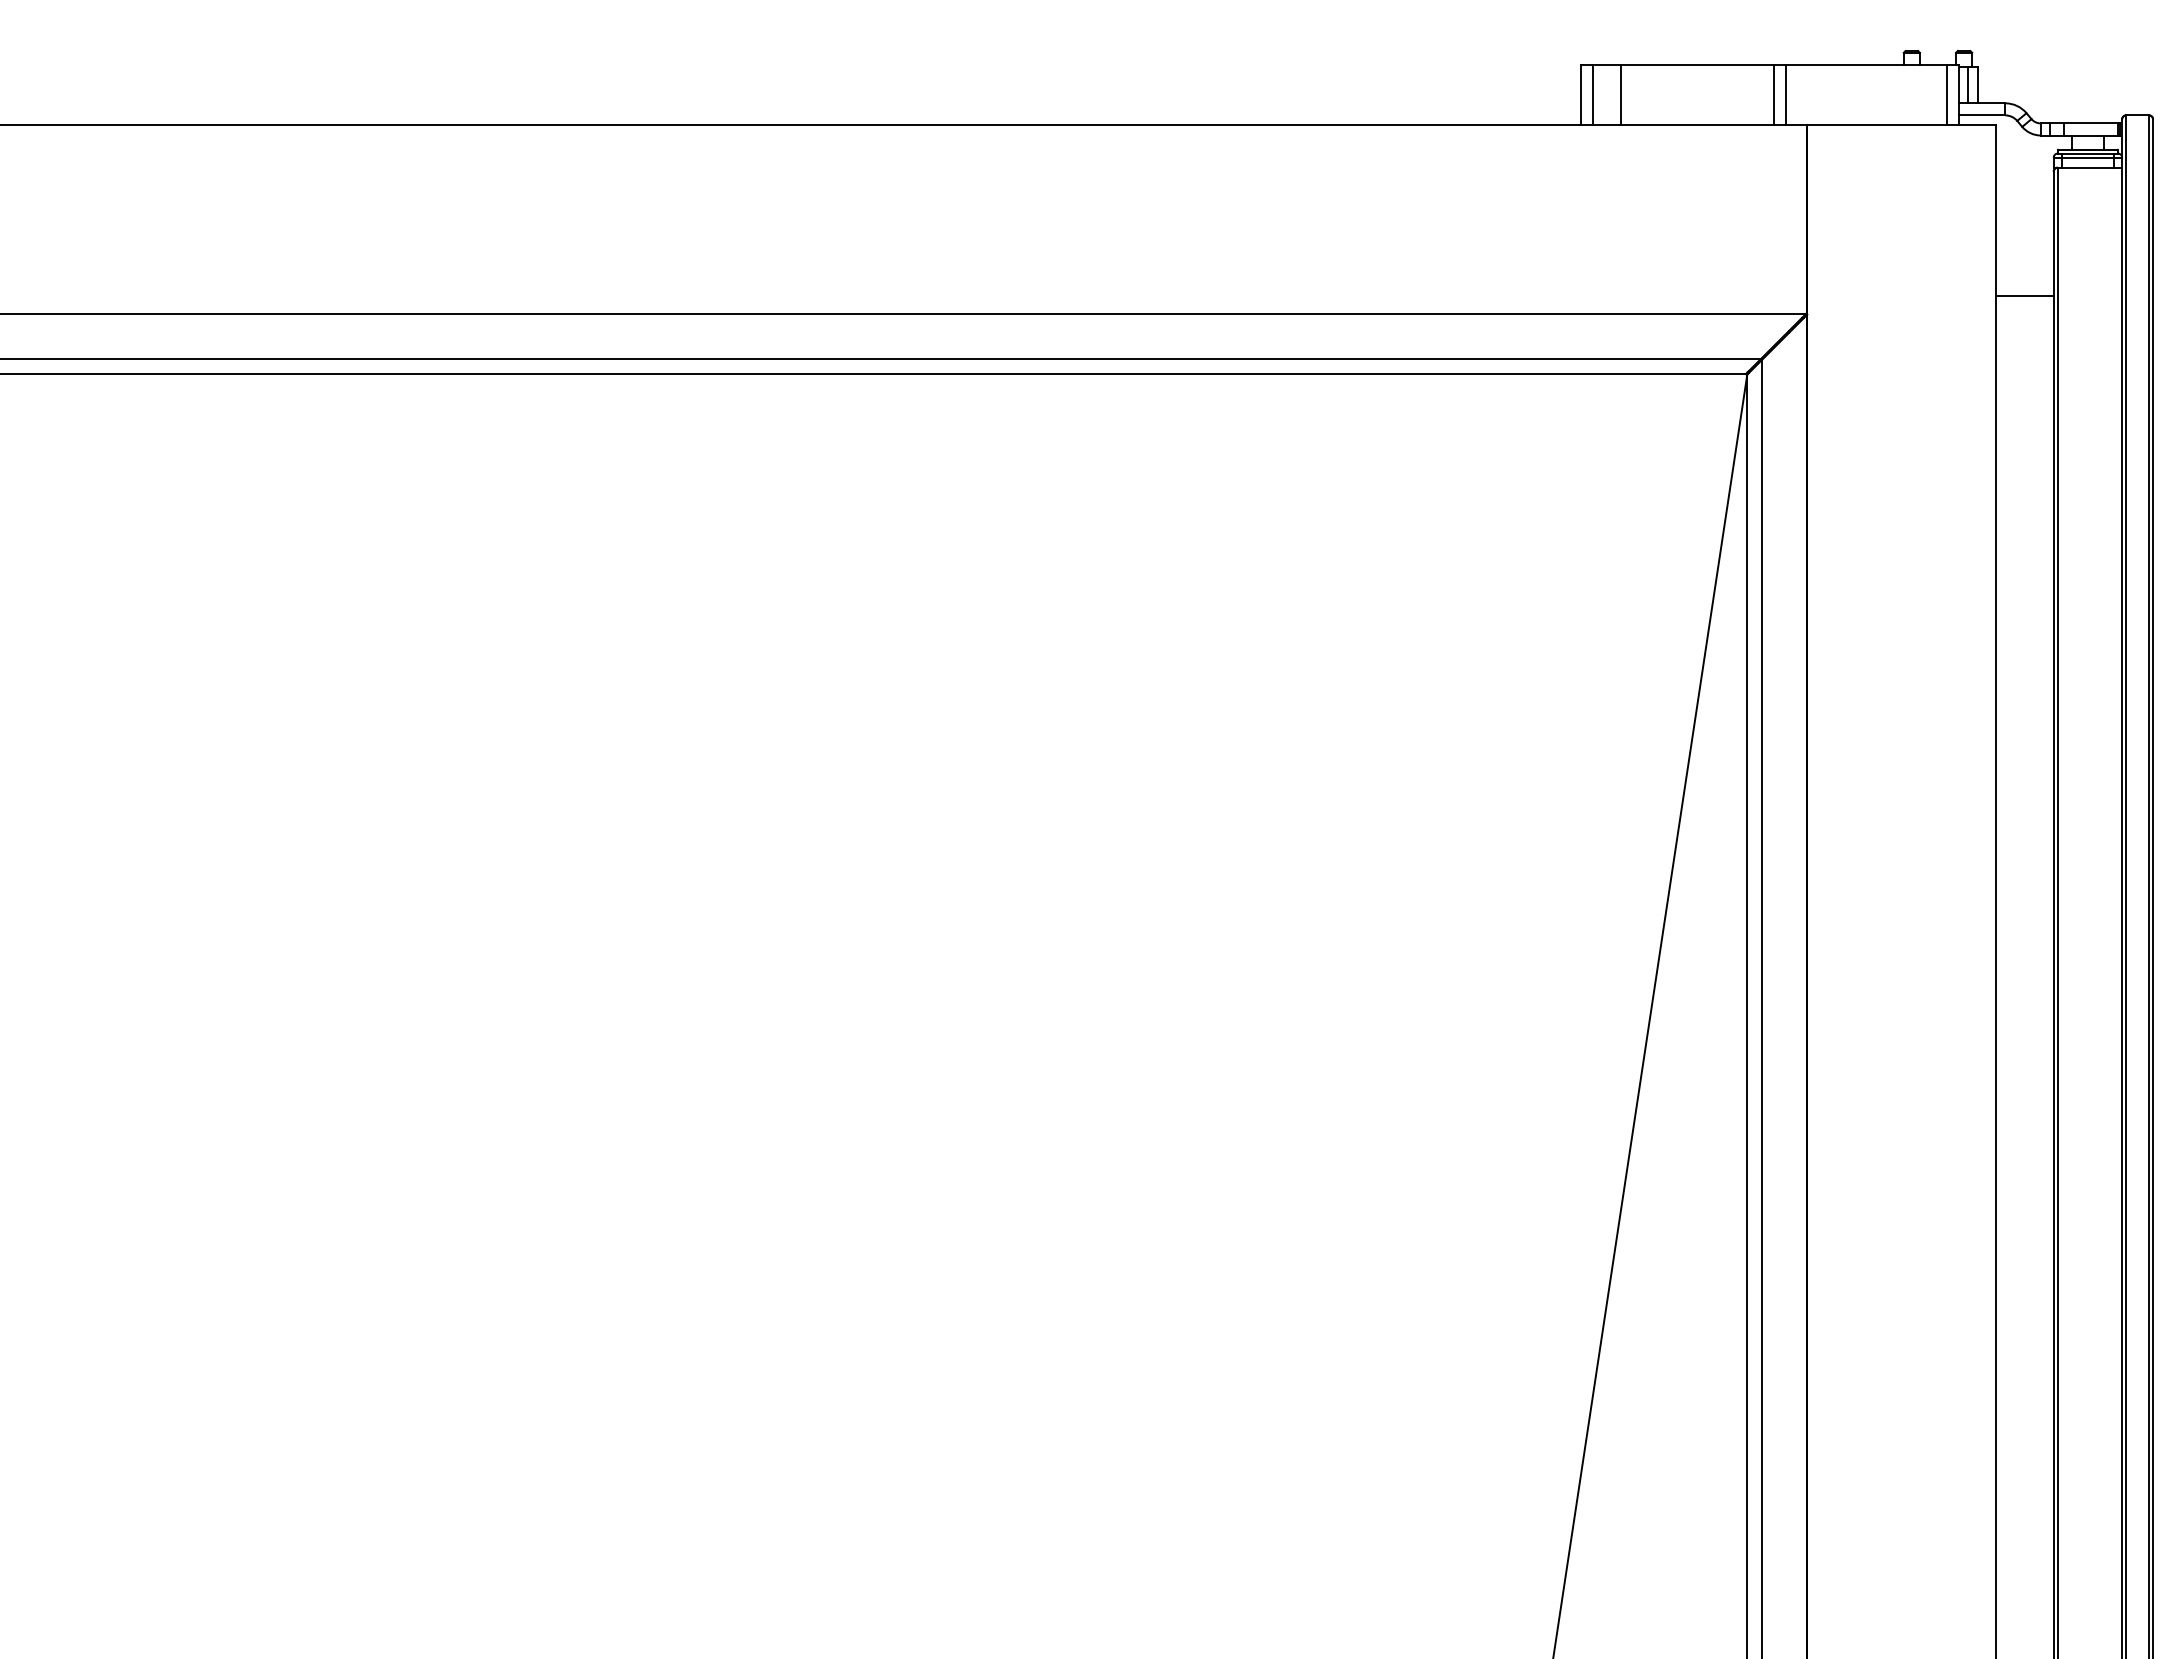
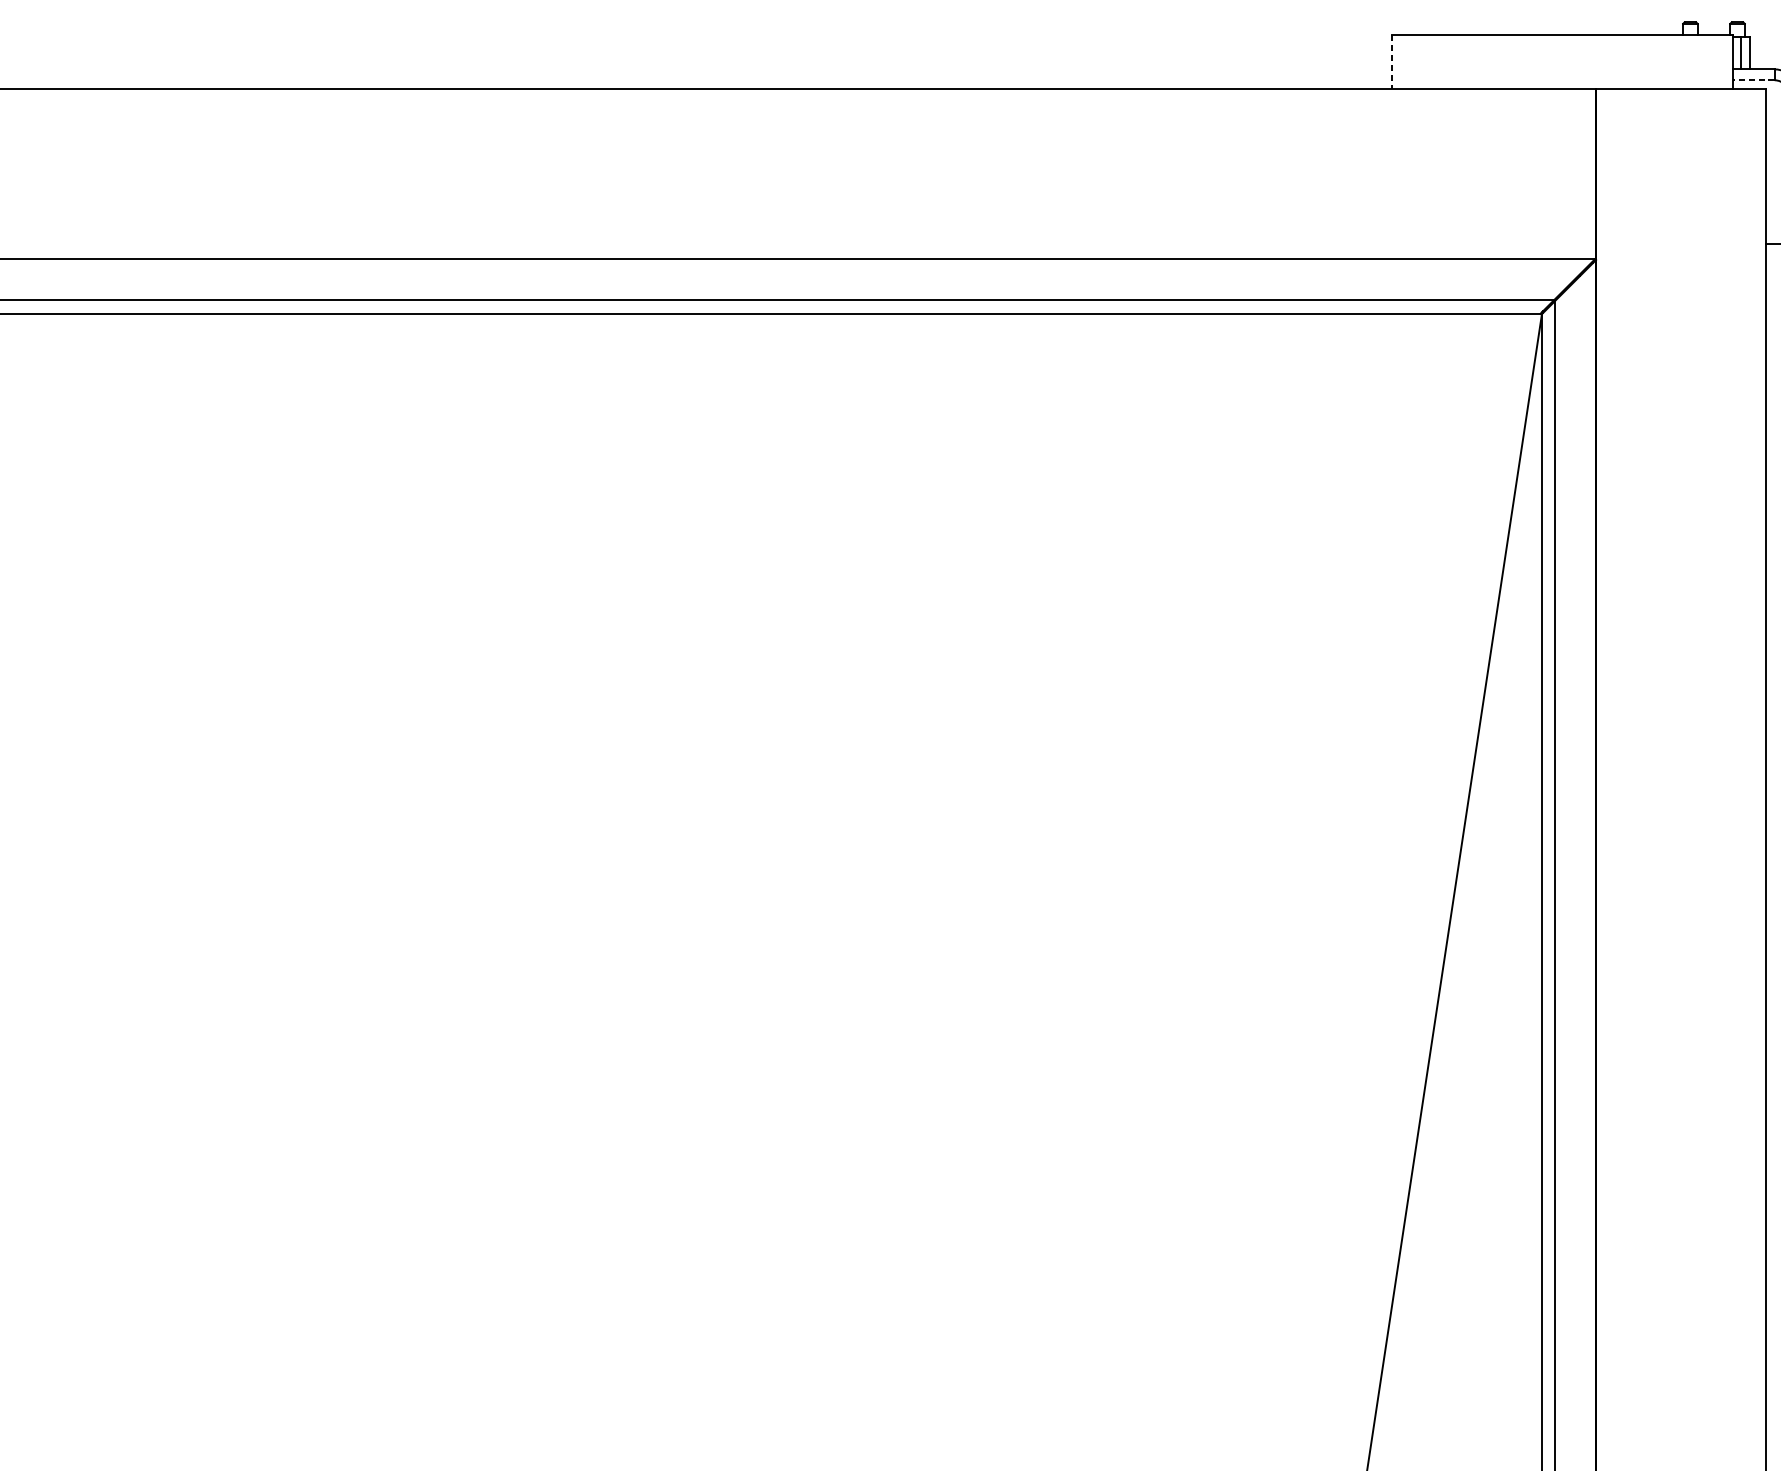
line: (1581, 95) -> (1392, 62), solid -> dashed
line: (1593, 95) -> (1403, 62), removed
line: (1621, 95) -> (1428, 62), removed
line: (1774, 95) -> (1566, 62), removed
line: (1786, 95) -> (1577, 62), removed
line: (1947, 95) -> (1722, 62), removed
line: (1981, 115) -> (1753, 80), solid -> dashed

